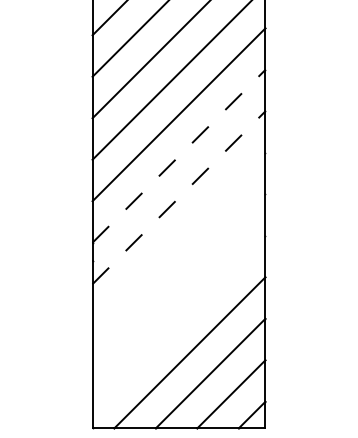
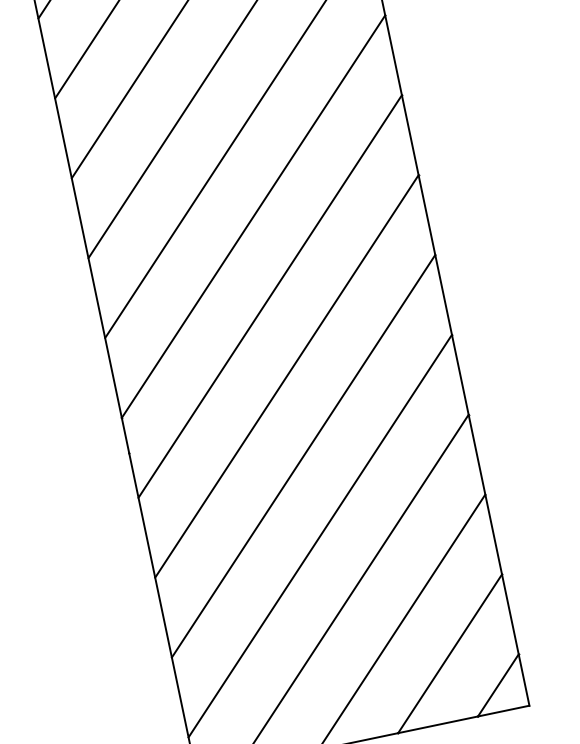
line: (179, 155) -> (254, 214), dashed -> solid
line: (179, 197) -> (271, 295), dashed -> solid
line: (178, 238) -> (285, 375), added
line: (178, 280) -> (302, 455), added
line: (178, 321) -> (319, 534), added

